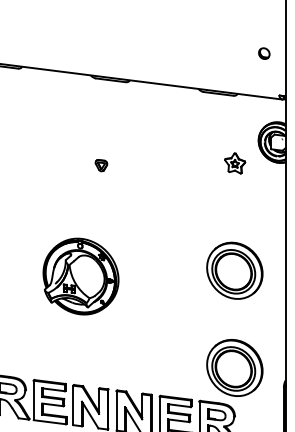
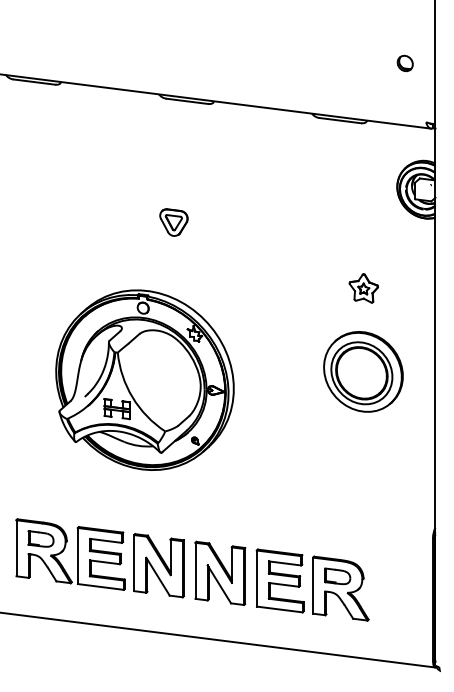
part: (234, 163) -> (363, 288), moved
part: (101, 165) -> (173, 222), size x1.67
part: (80, 276) -> (144, 379), size x1.67
part: (234, 367) -> (363, 509), removed

